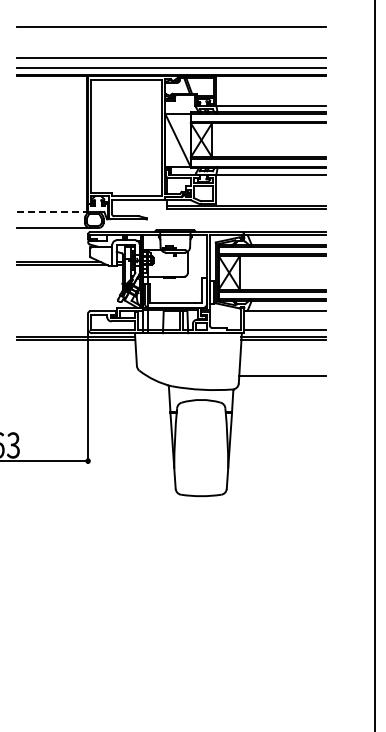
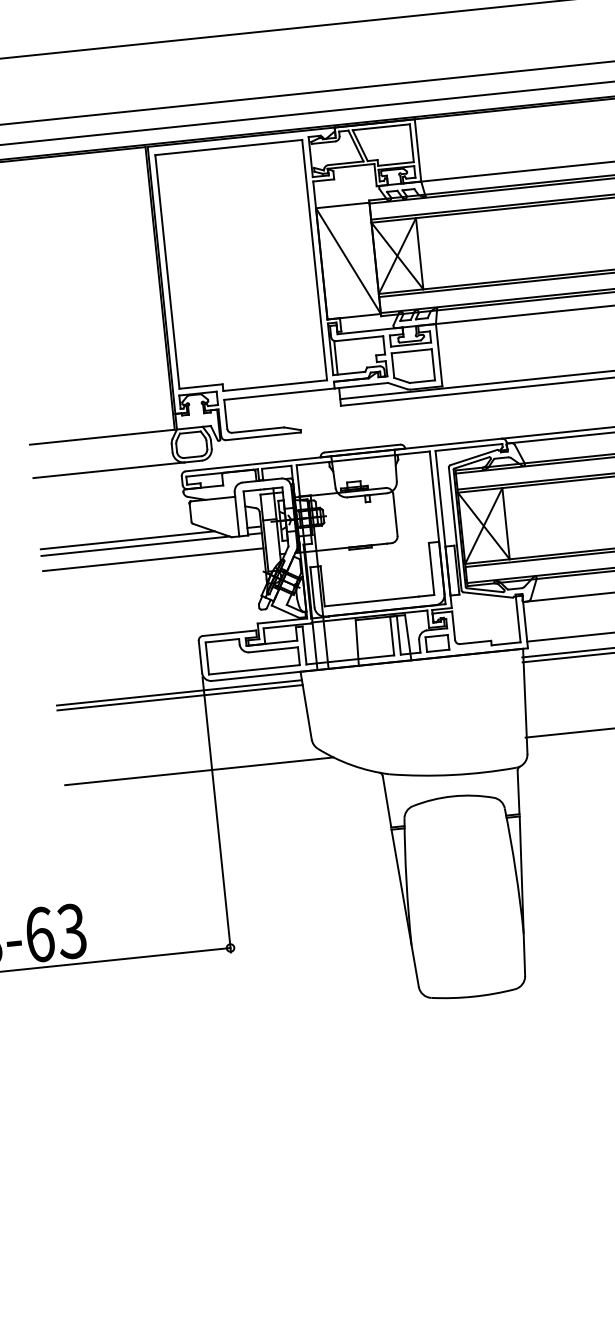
line: (52, 211) -> (102, 436), dashed -> solid
line: (70, 272) -> (153, 559), added
line: (81, 375) -> (198, 771), added

